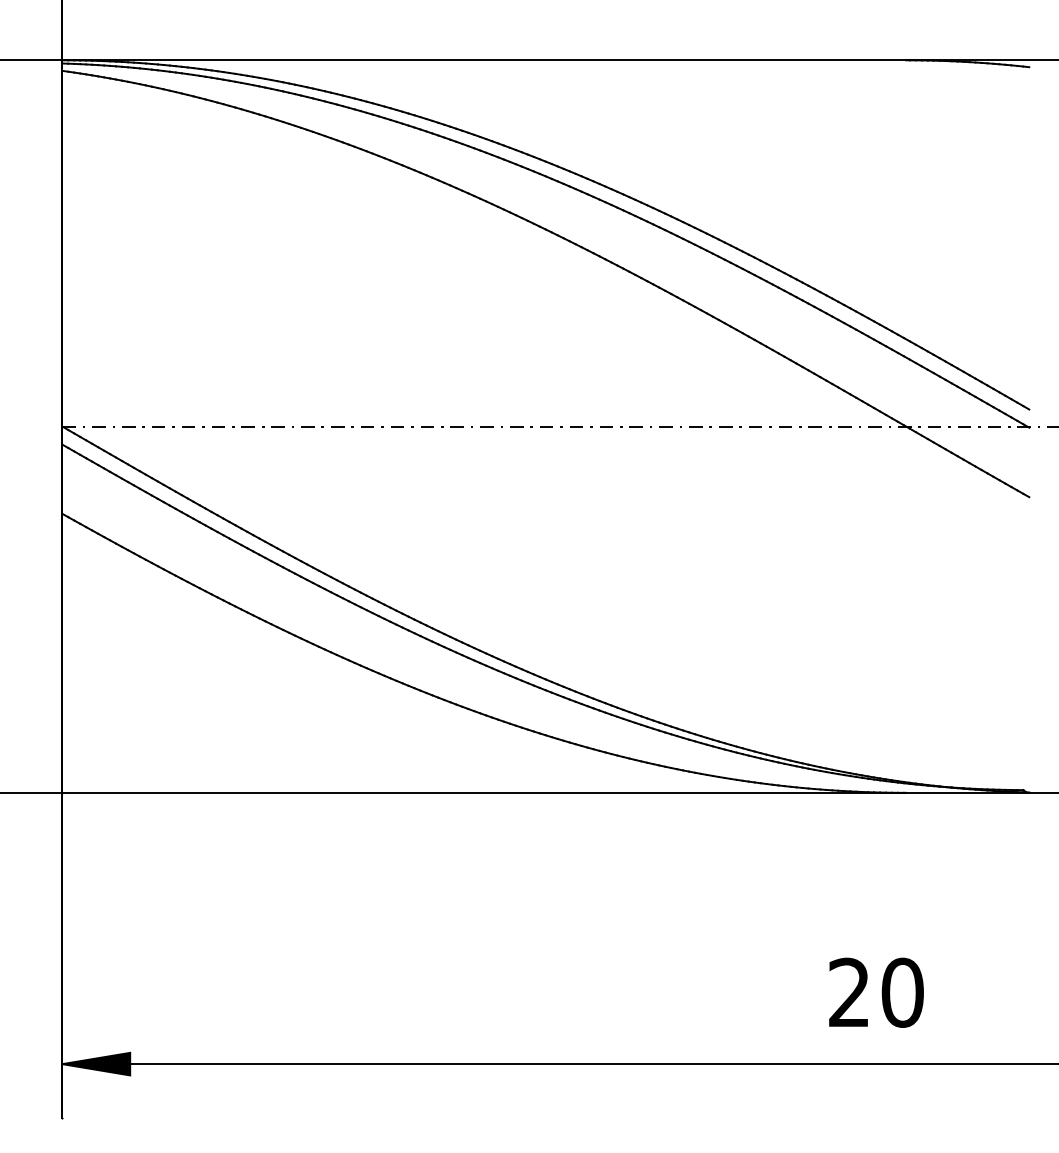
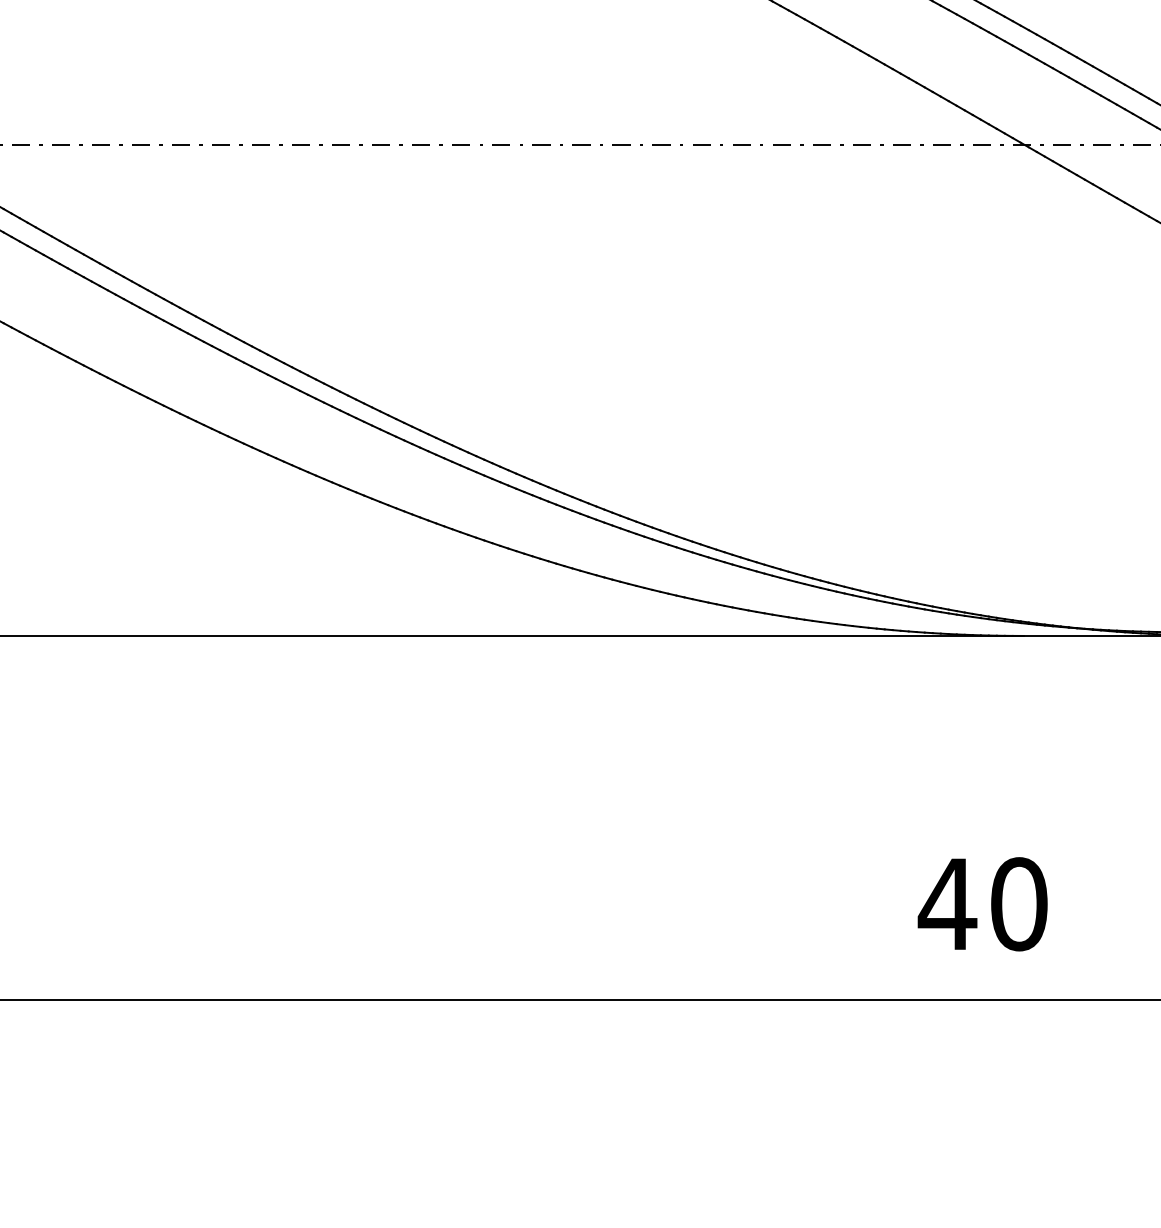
text: (849, 991) -> (947, 902), 20 -> 40

